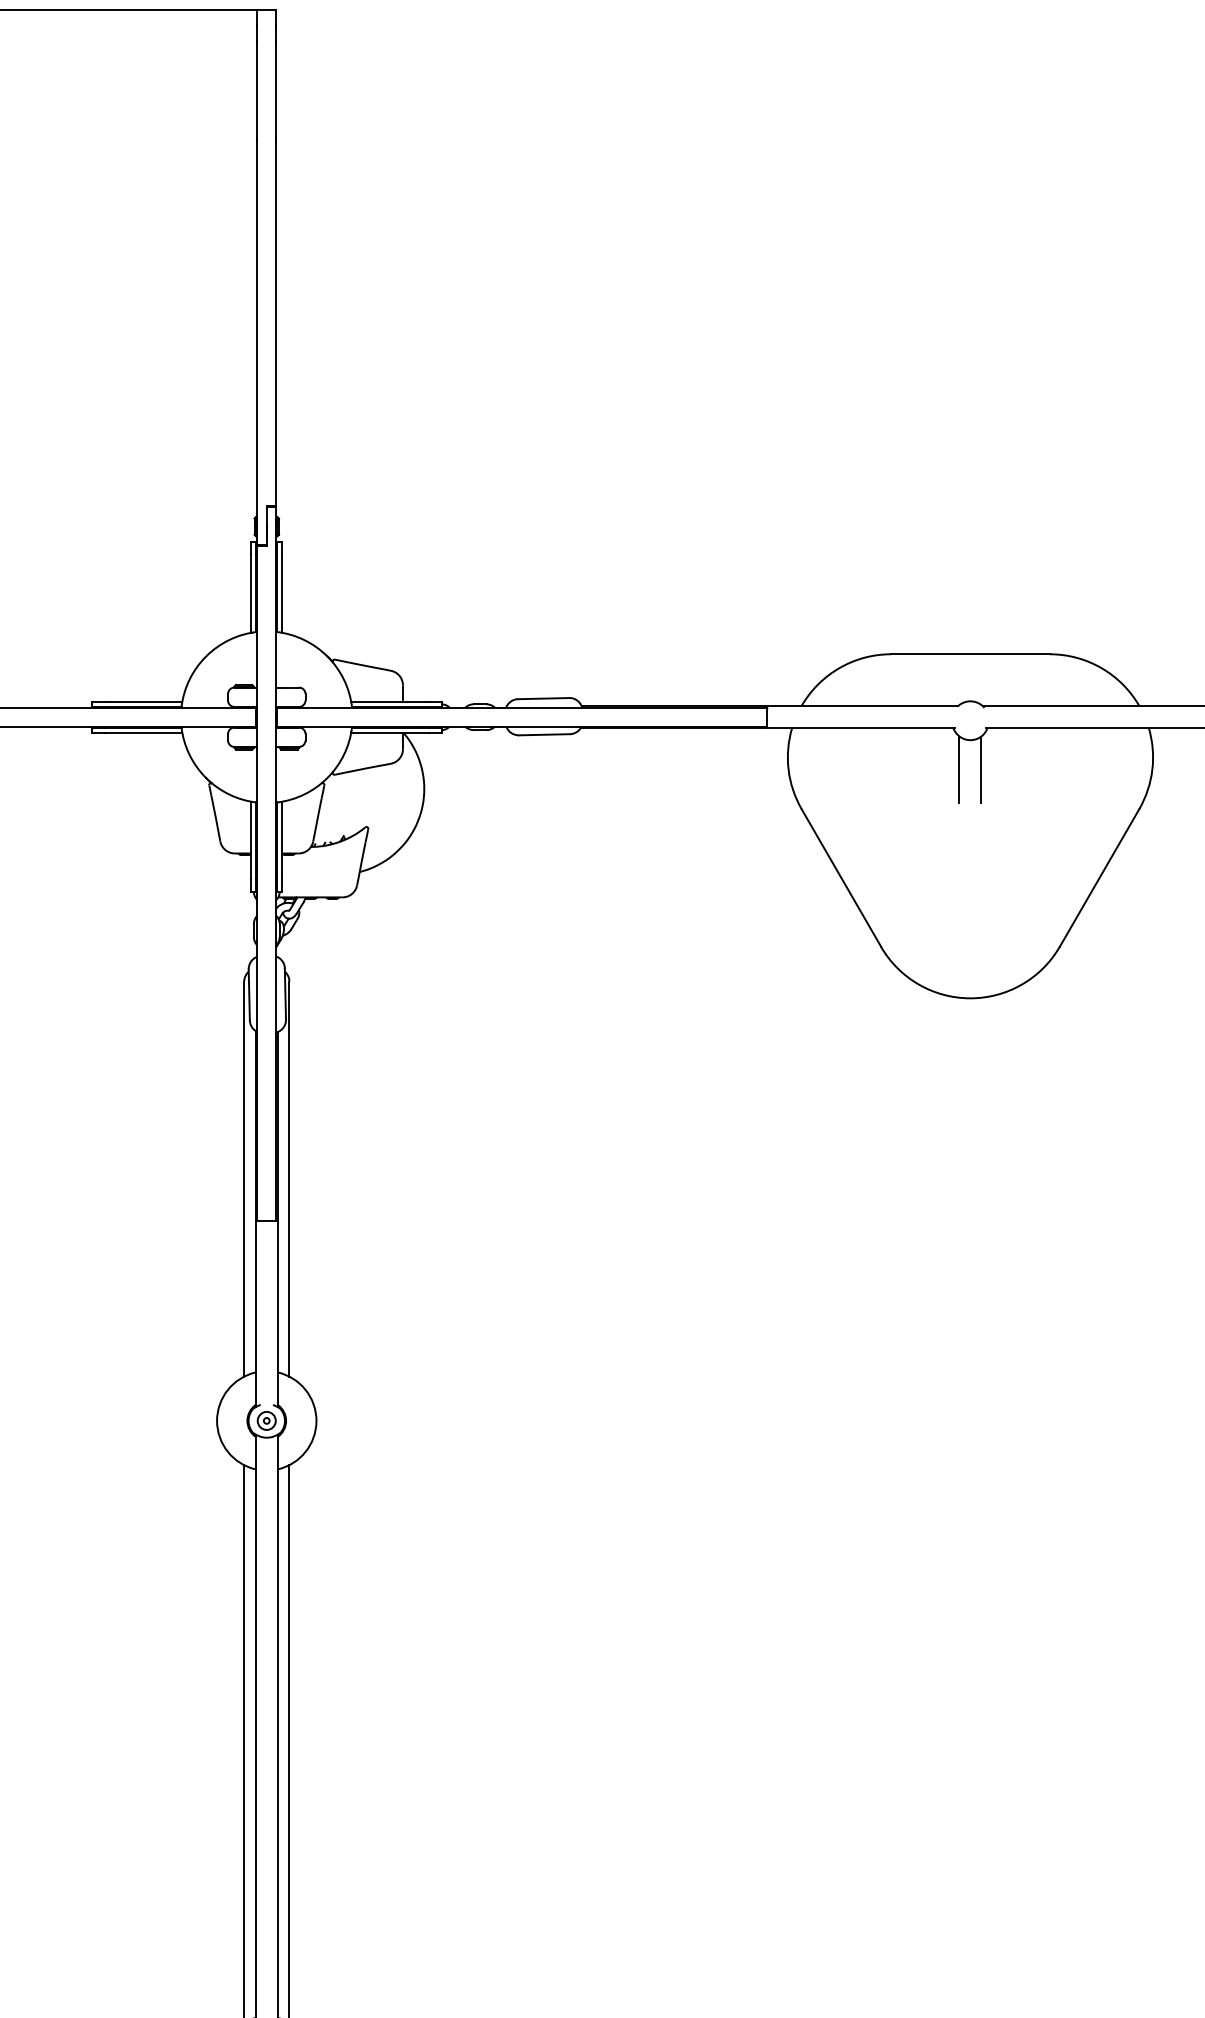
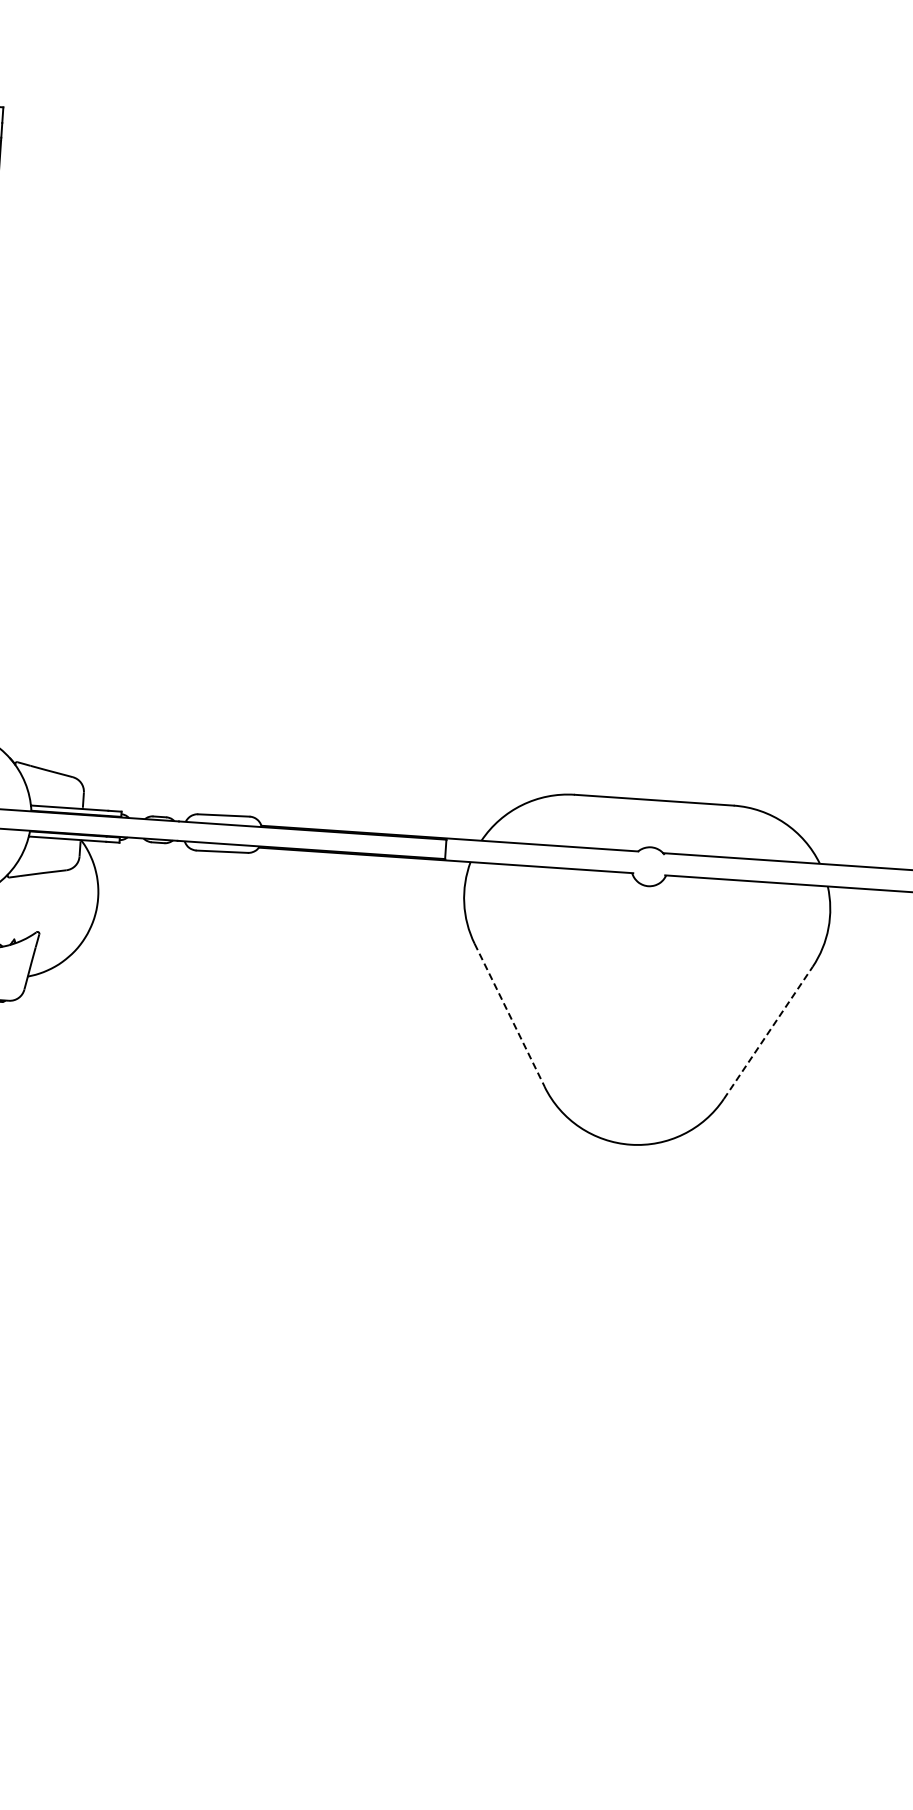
line: (959, 769) -> (635, 914), removed
line: (981, 769) -> (657, 916), removed
line: (1099, 877) -> (768, 1032), solid -> dashed
line: (841, 878) -> (509, 1015), solid -> dashed

